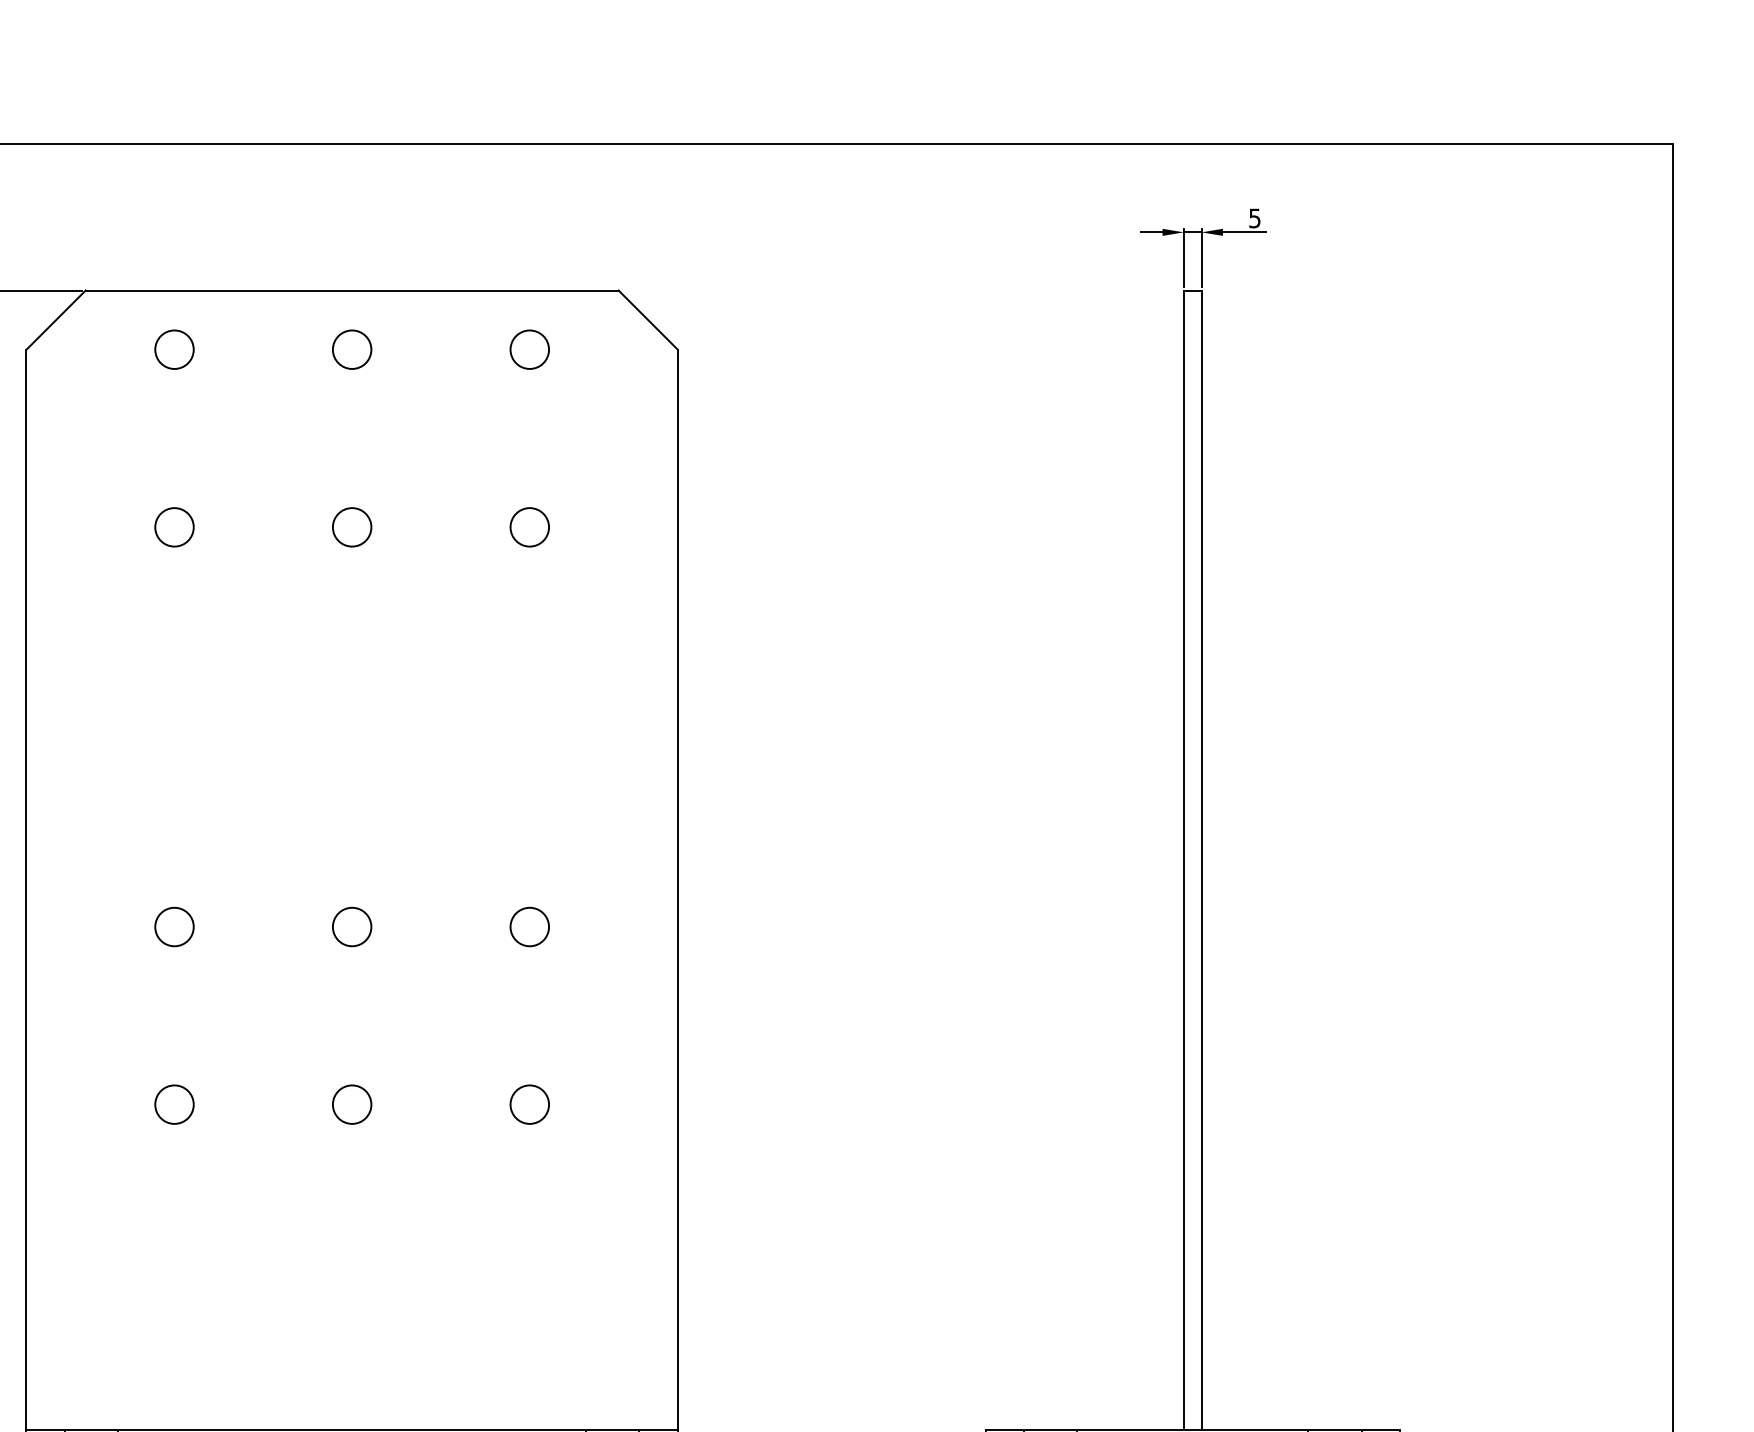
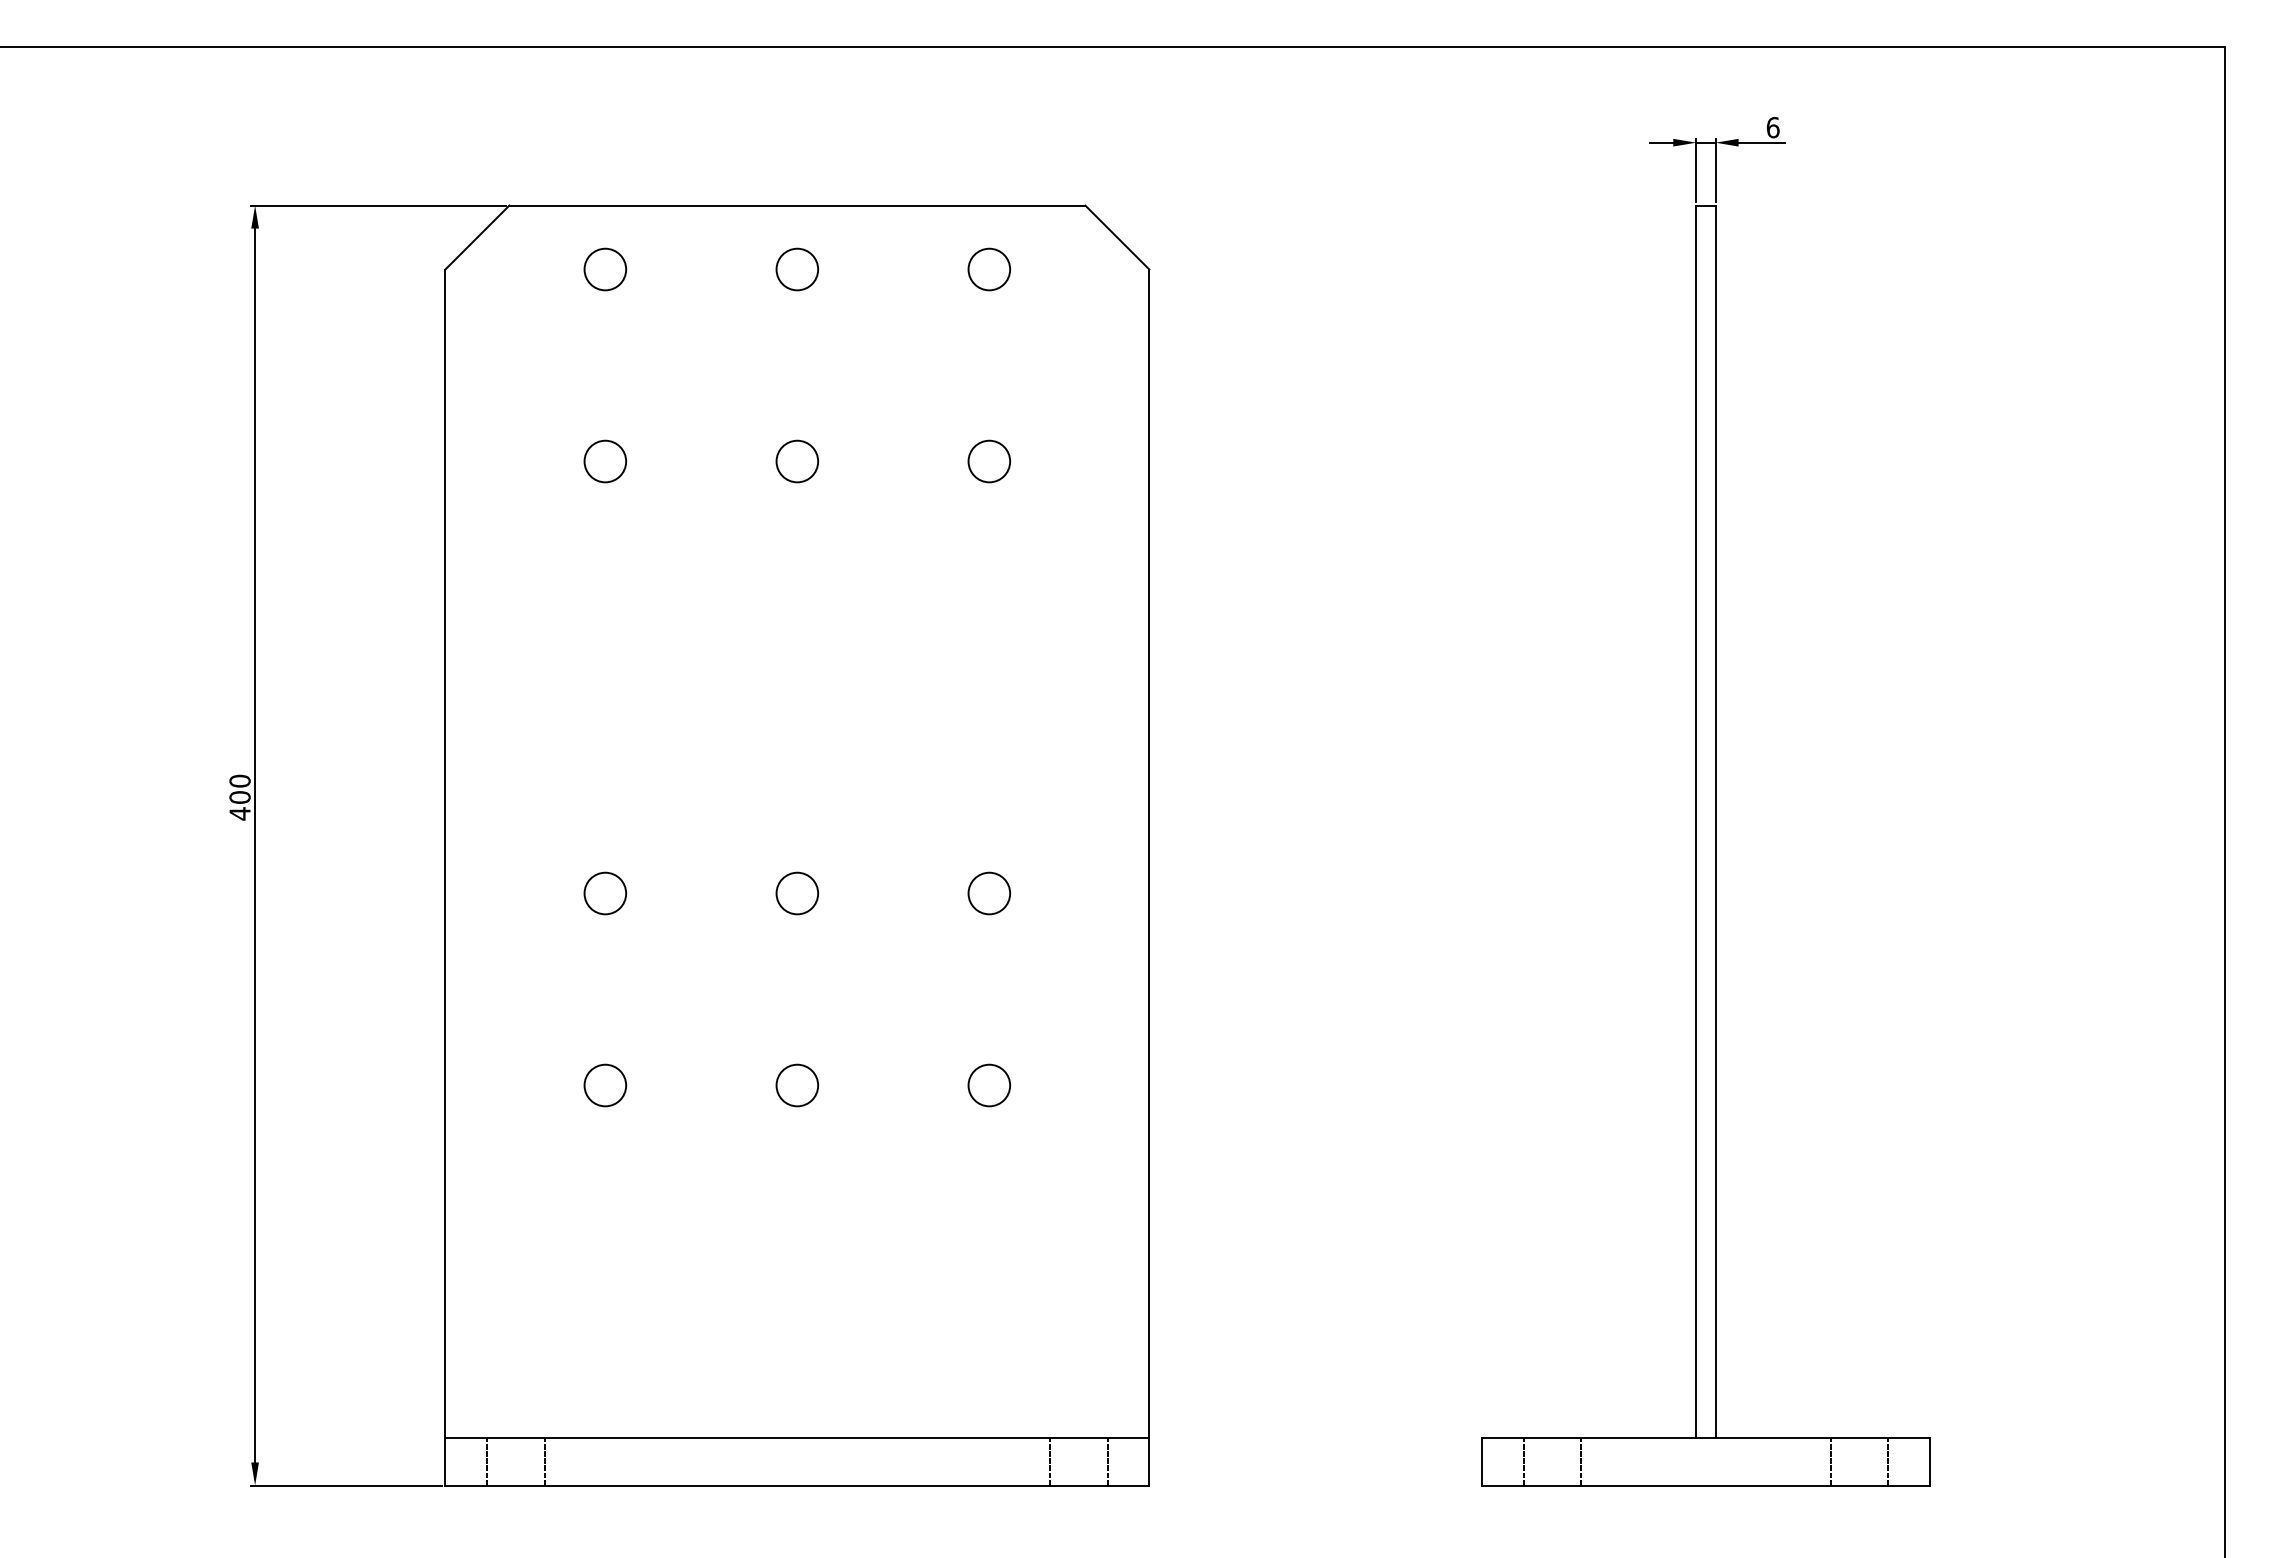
text: (1254, 218) -> (1772, 127), 5 -> 6

